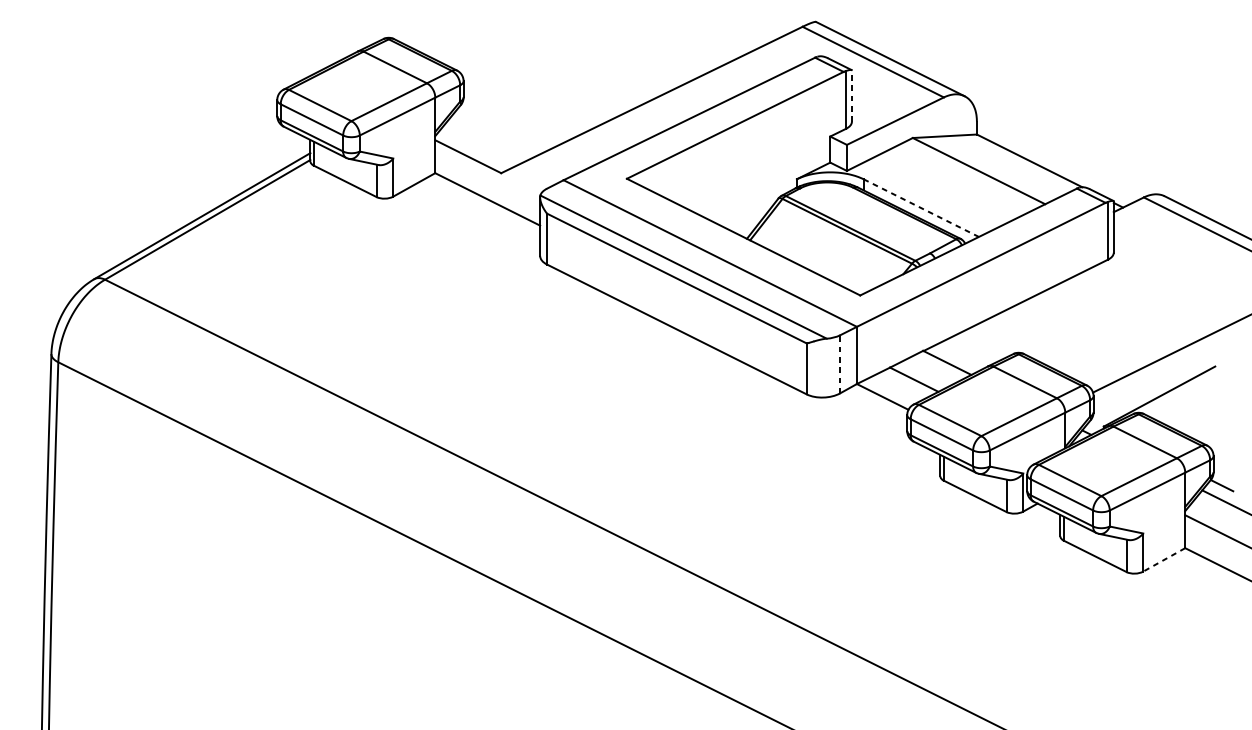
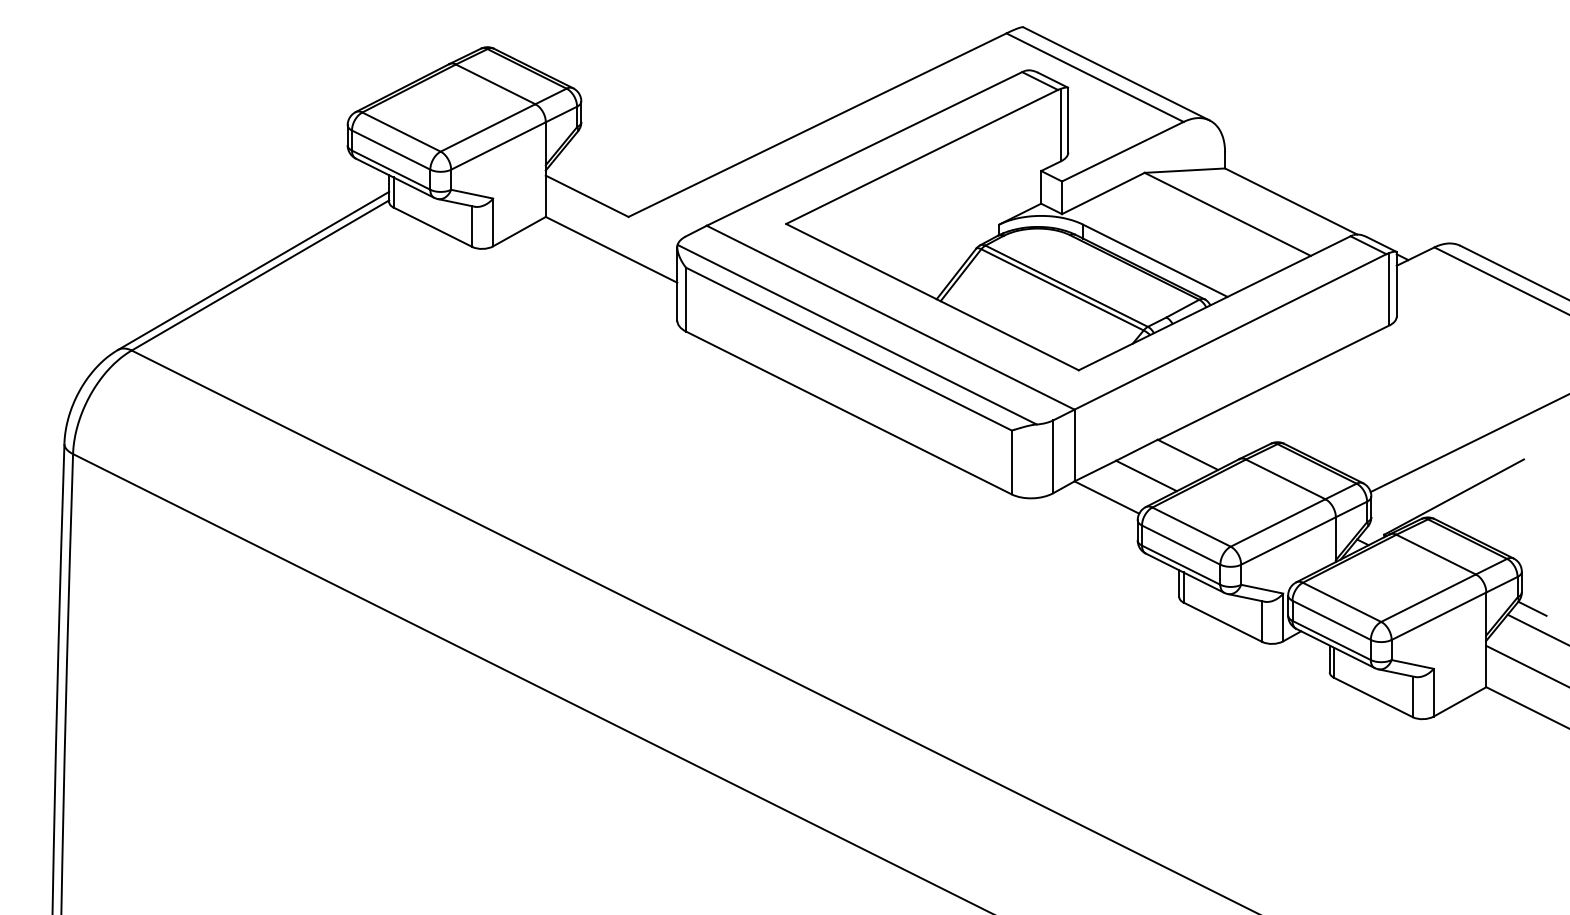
line: (852, 95) -> (1068, 119), dashed -> solid
line: (921, 207) -> (1155, 260), dashed -> solid
line: (840, 364) -> (1053, 456), dashed -> solid
line: (1163, 560) -> (1459, 702), dashed -> solid

